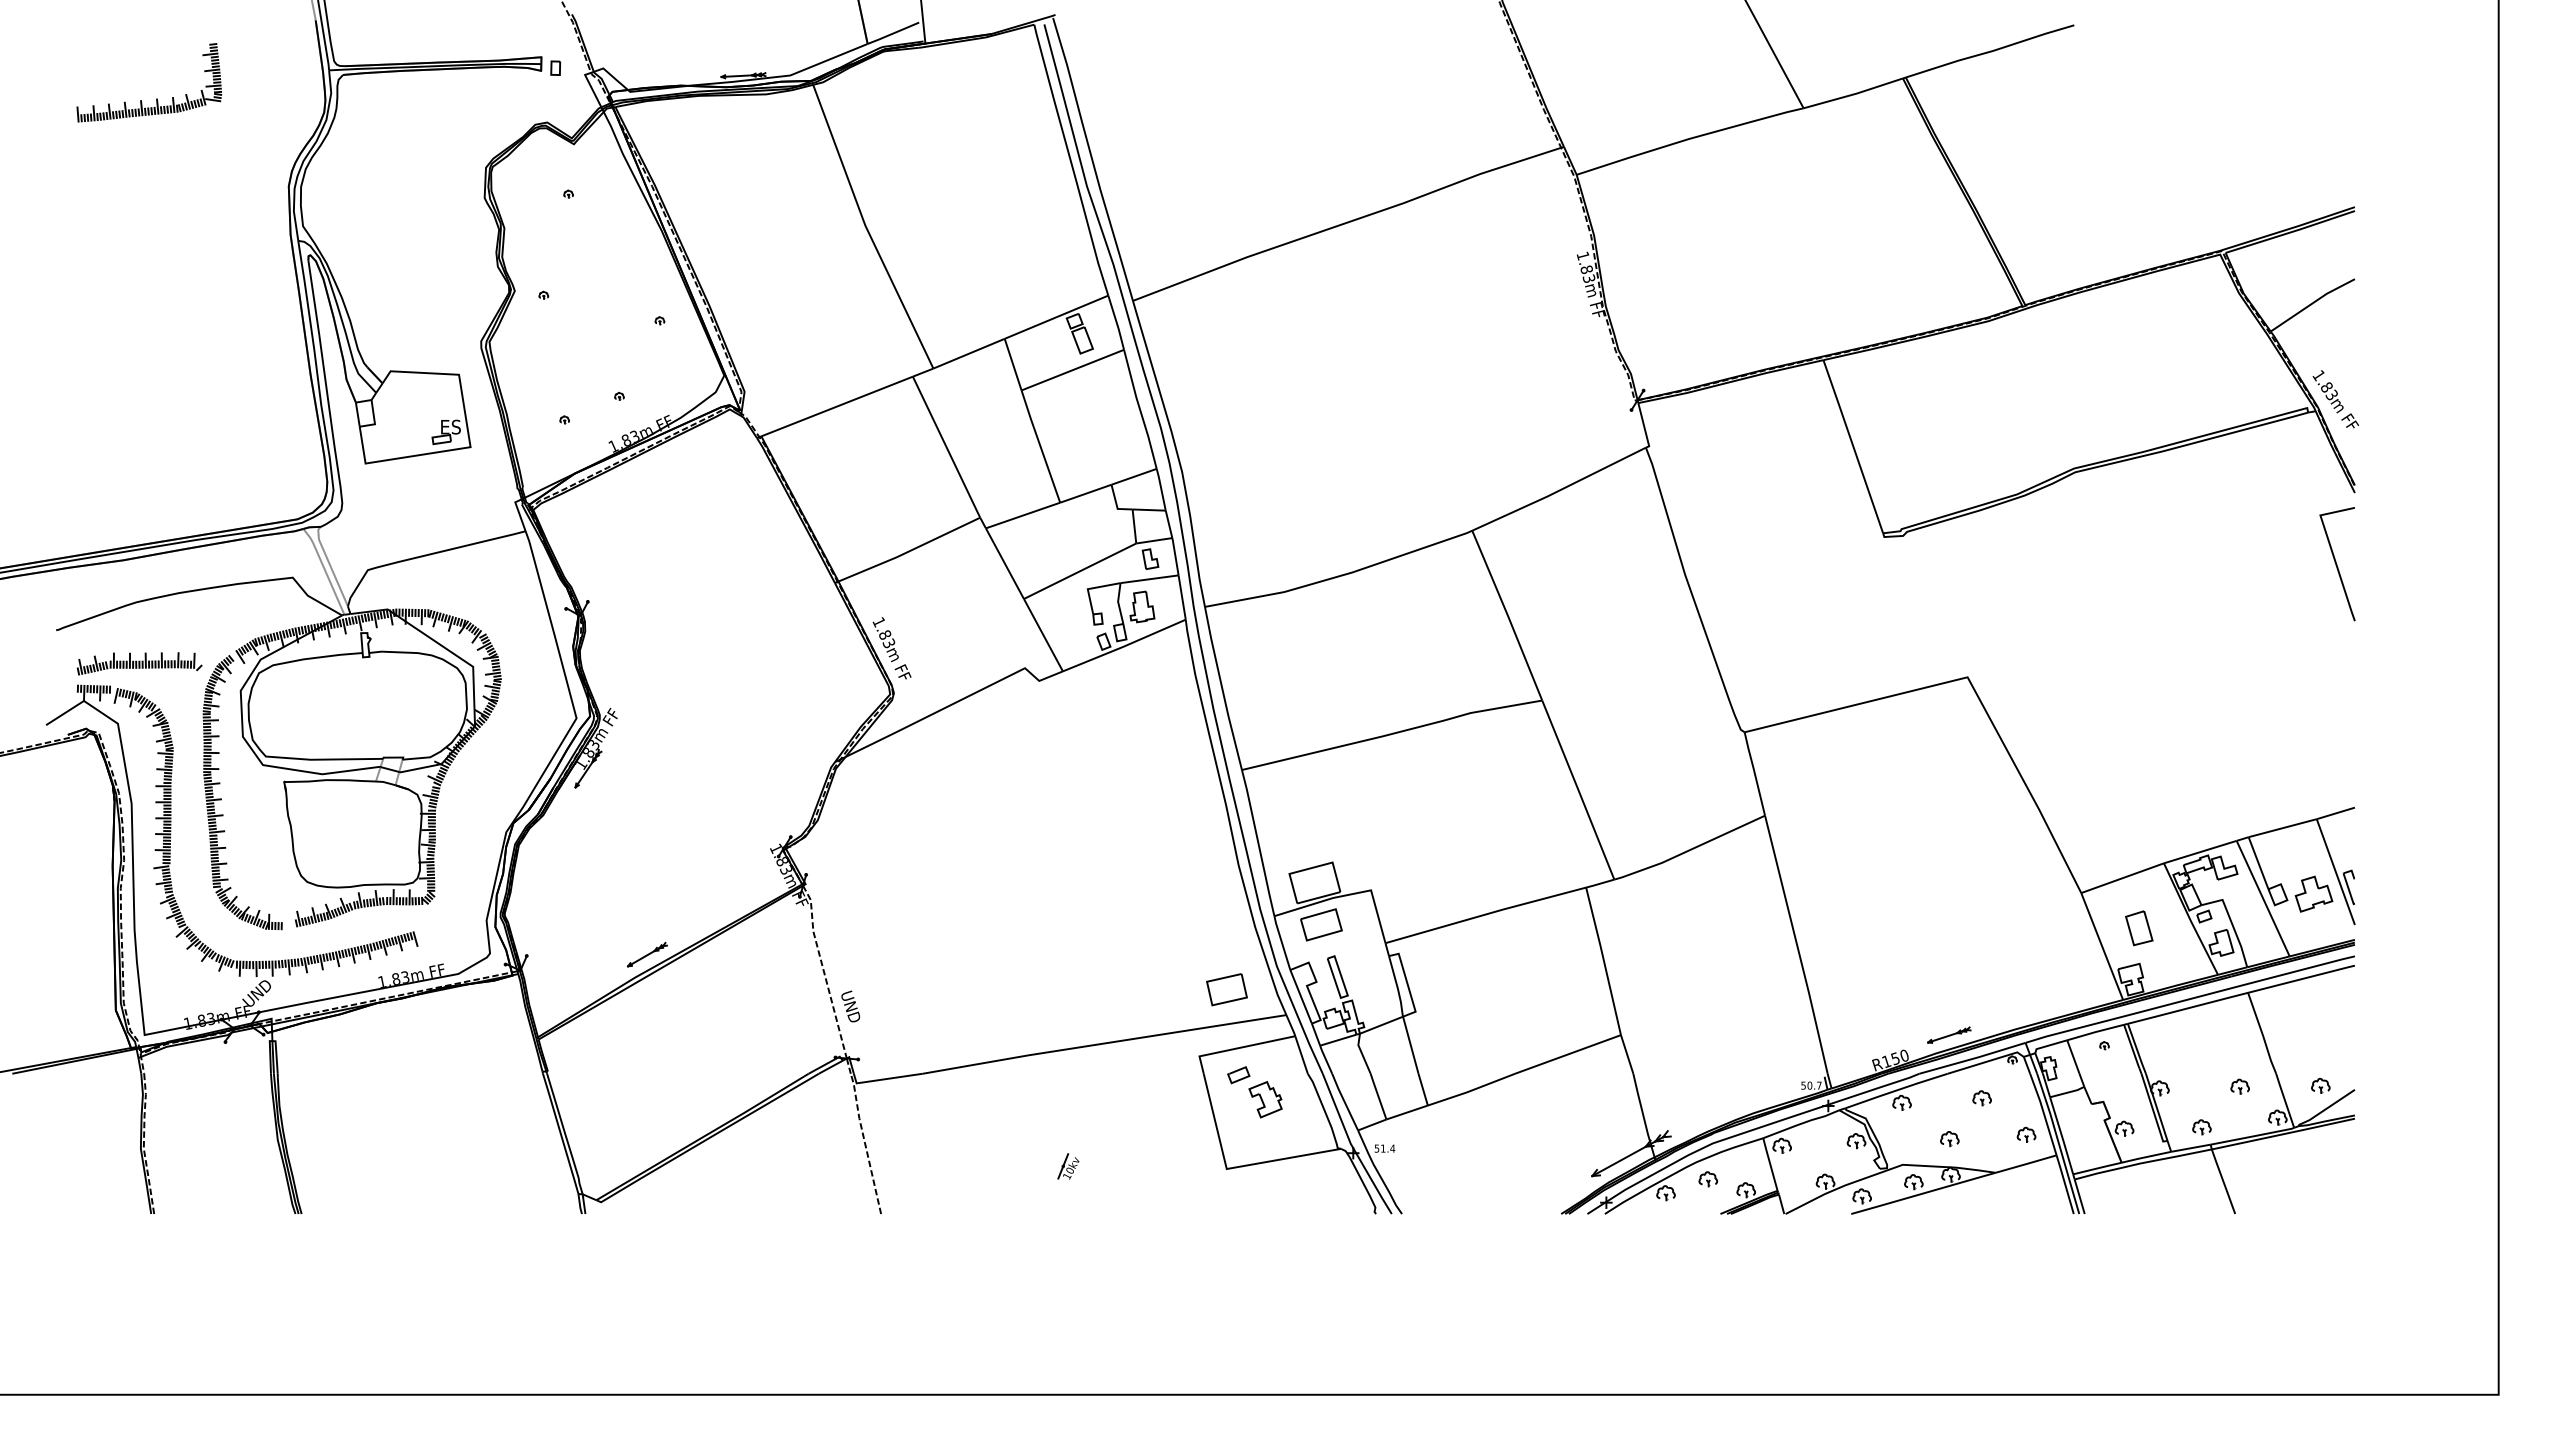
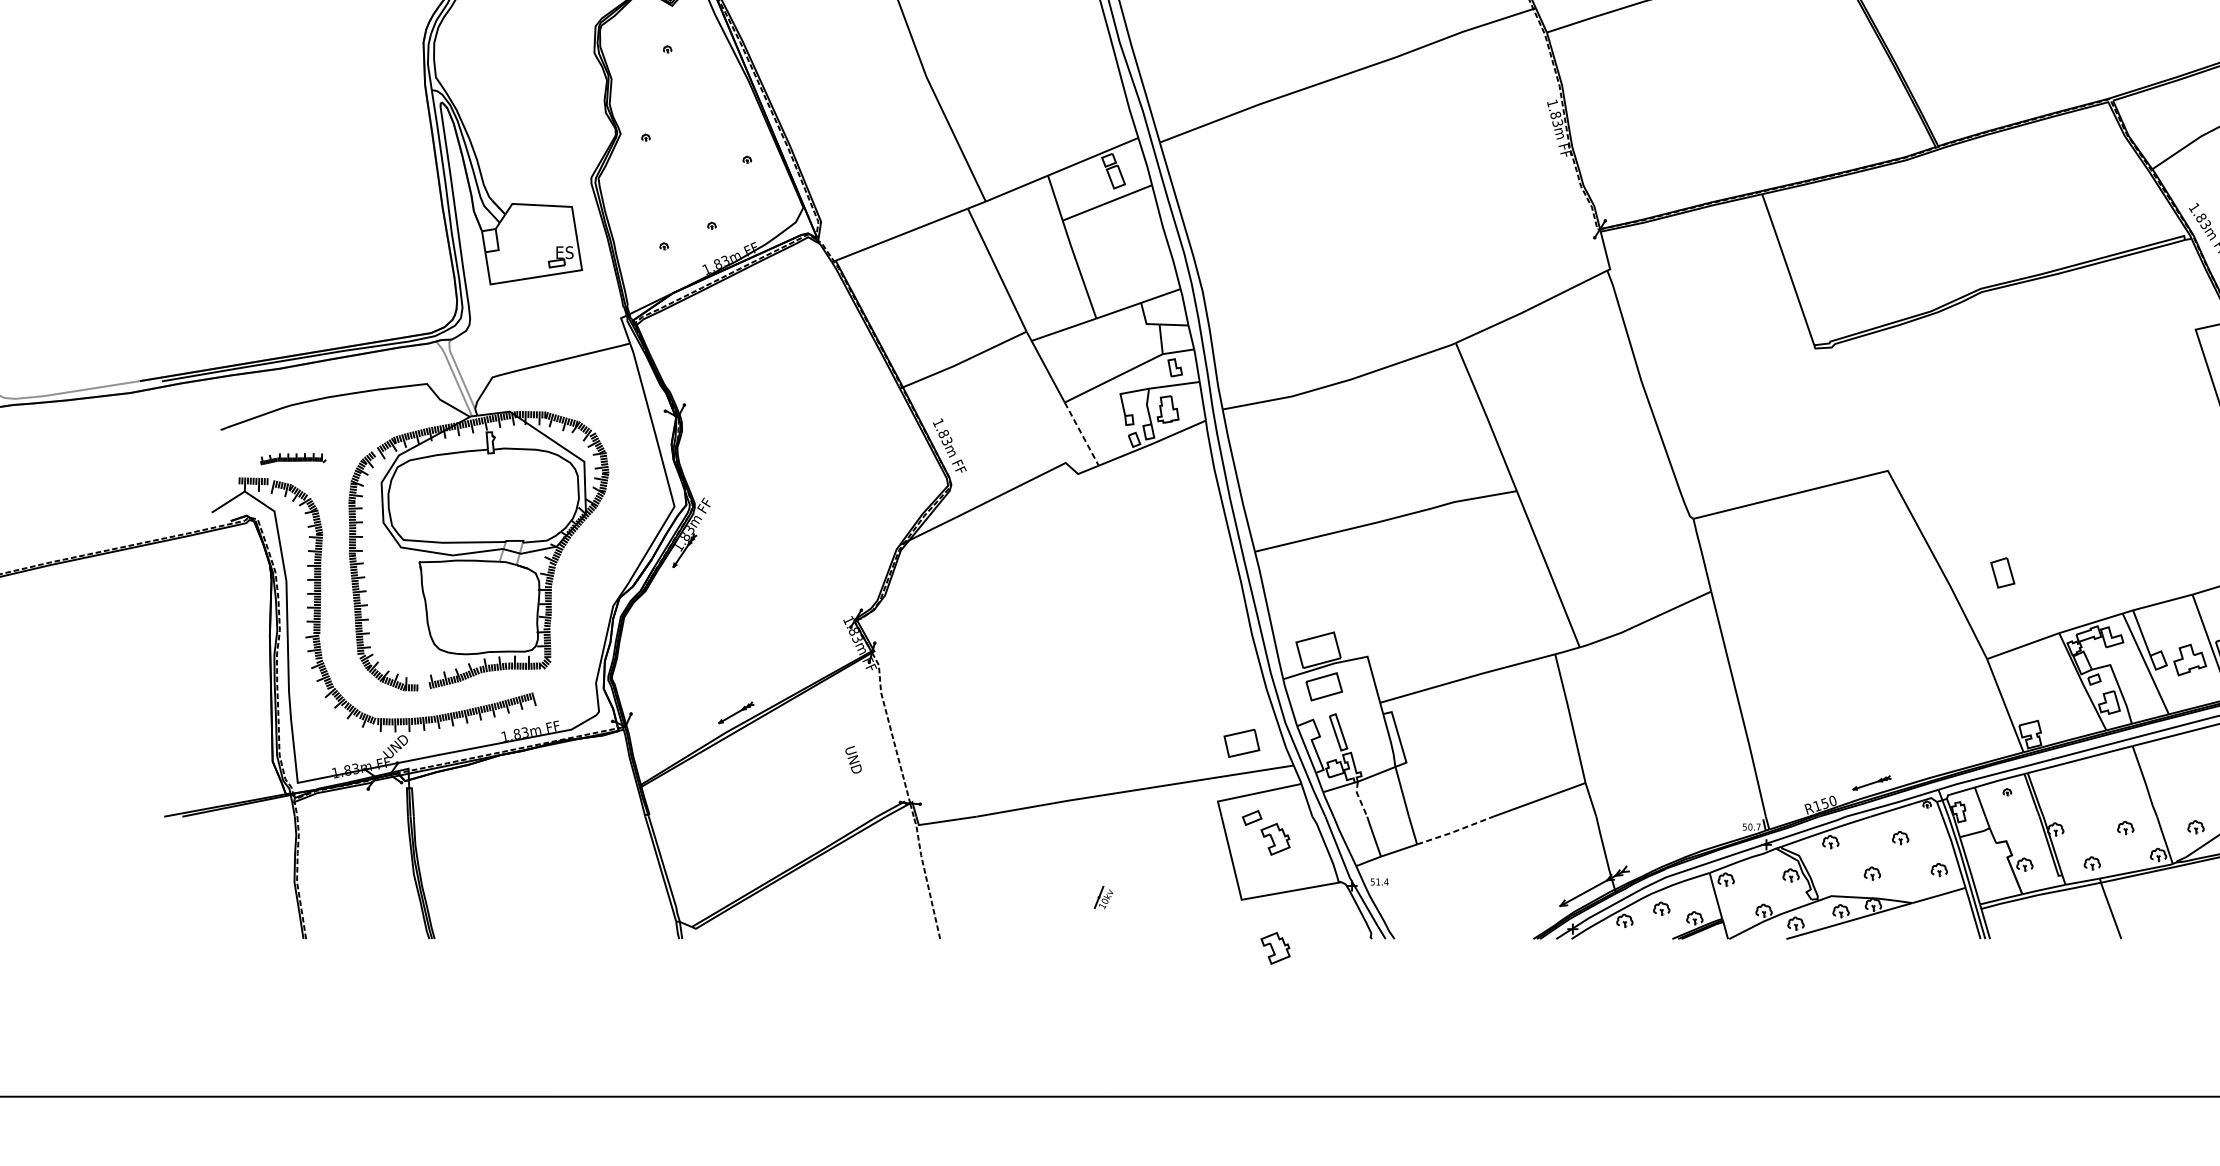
line: (1043, 635) -> (1081, 434), solid -> dashed
part: (139, 663) -> (293, 458), size x0.6
part: (2139, 928) -> (2002, 573), moved
text: (850, 1006) -> (853, 759), moved
line: (1362, 1054) -> (1360, 799), solid -> dashed
line: (1471, 1090) -> (1455, 831), solid -> dashed
part: (1265, 1224) -> (1275, 948), added

